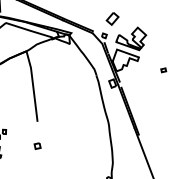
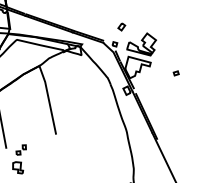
part: (112, 18) -> (121, 26), size x0.6
part: (37, 146) -> (58, 158), removed

